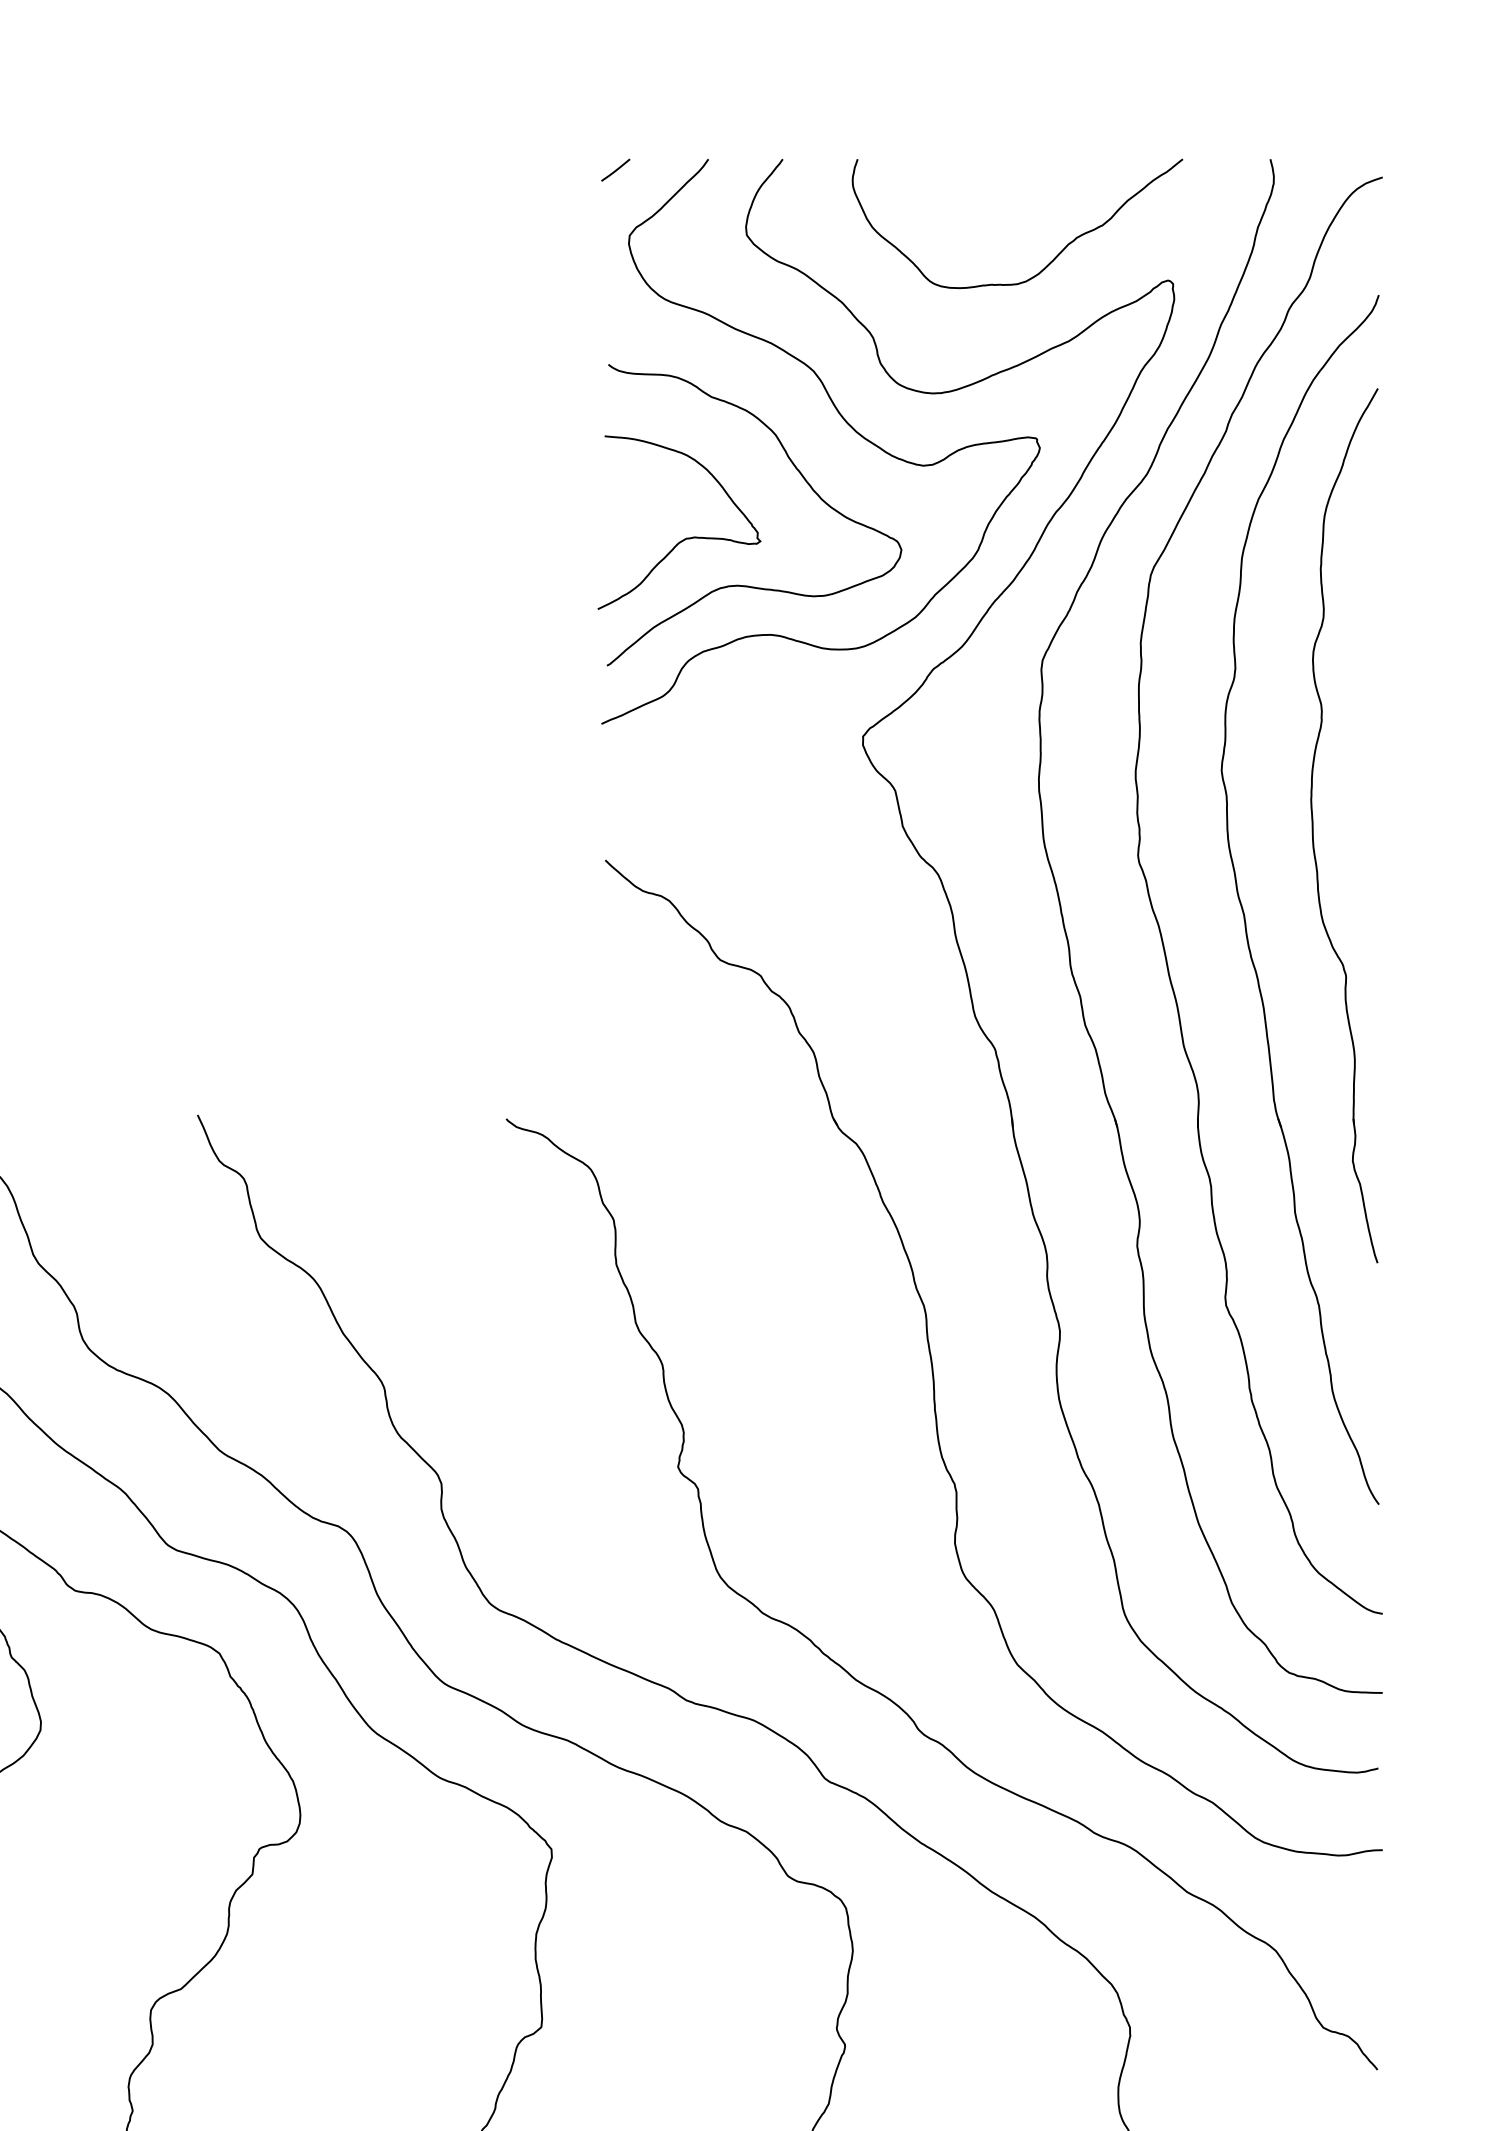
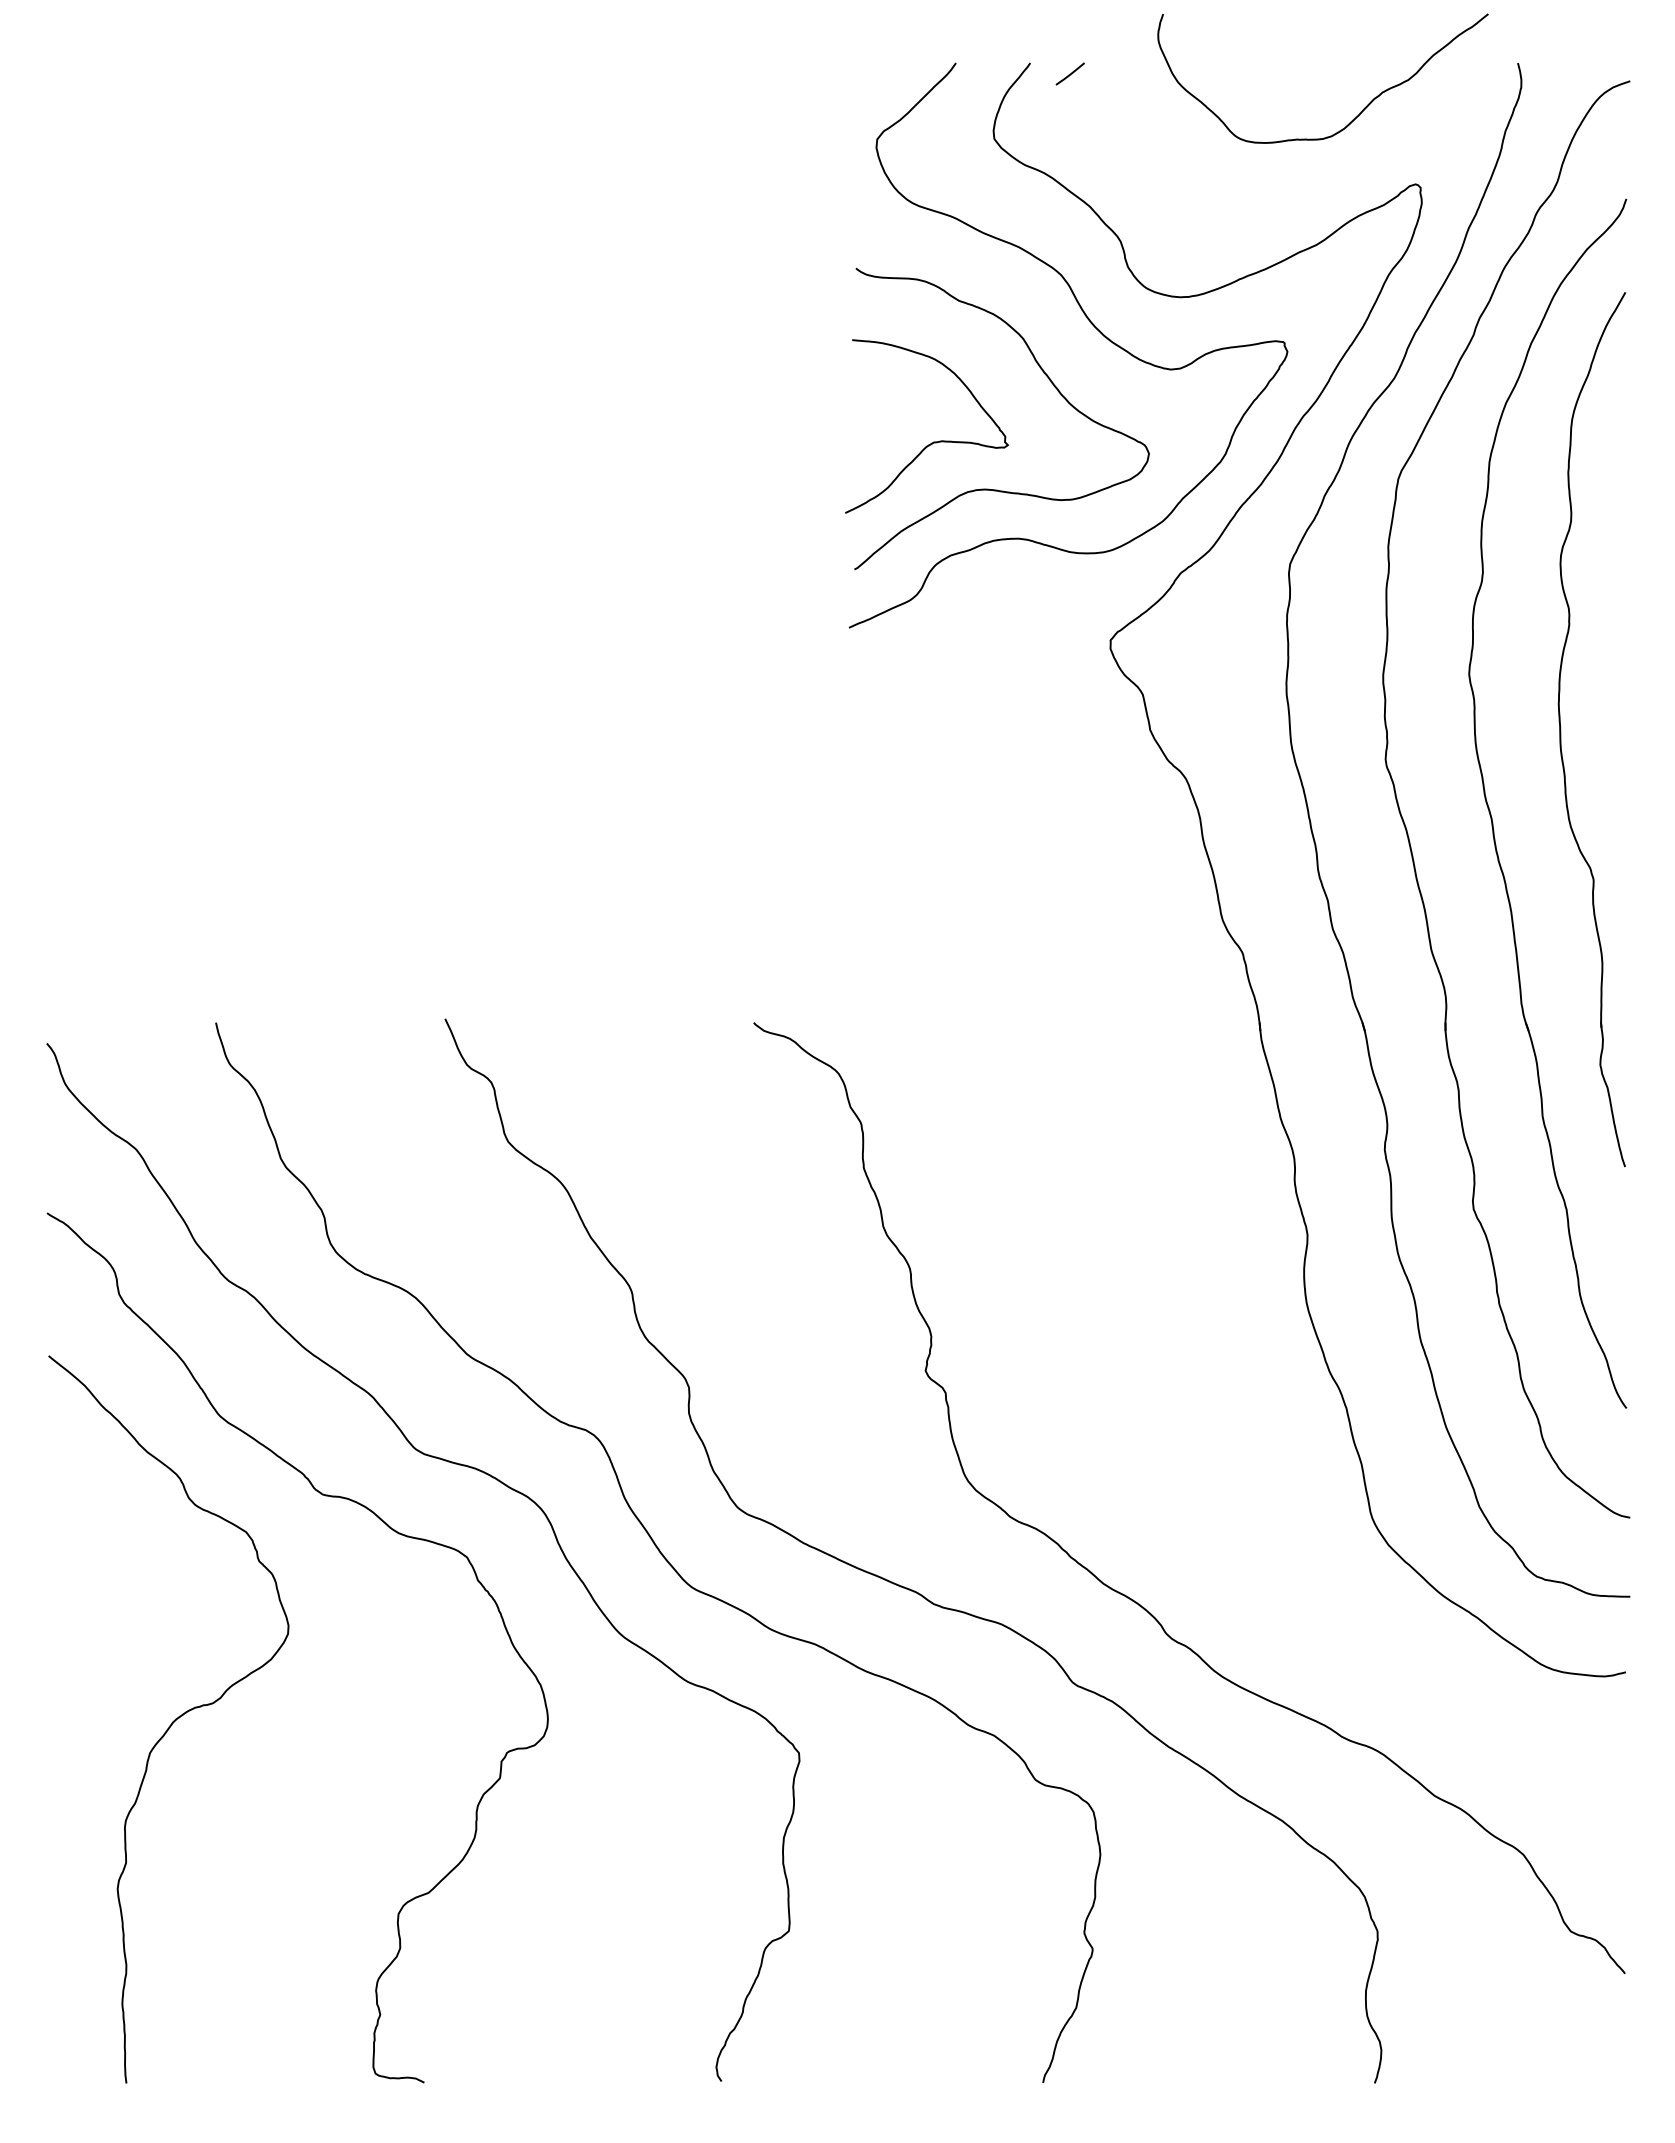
line: (615, 169) -> (1070, 73), moved
curve: (1055, 255) -> (1361, 110), moved
part: (932, 1362) -> (1180, 1266), removed

